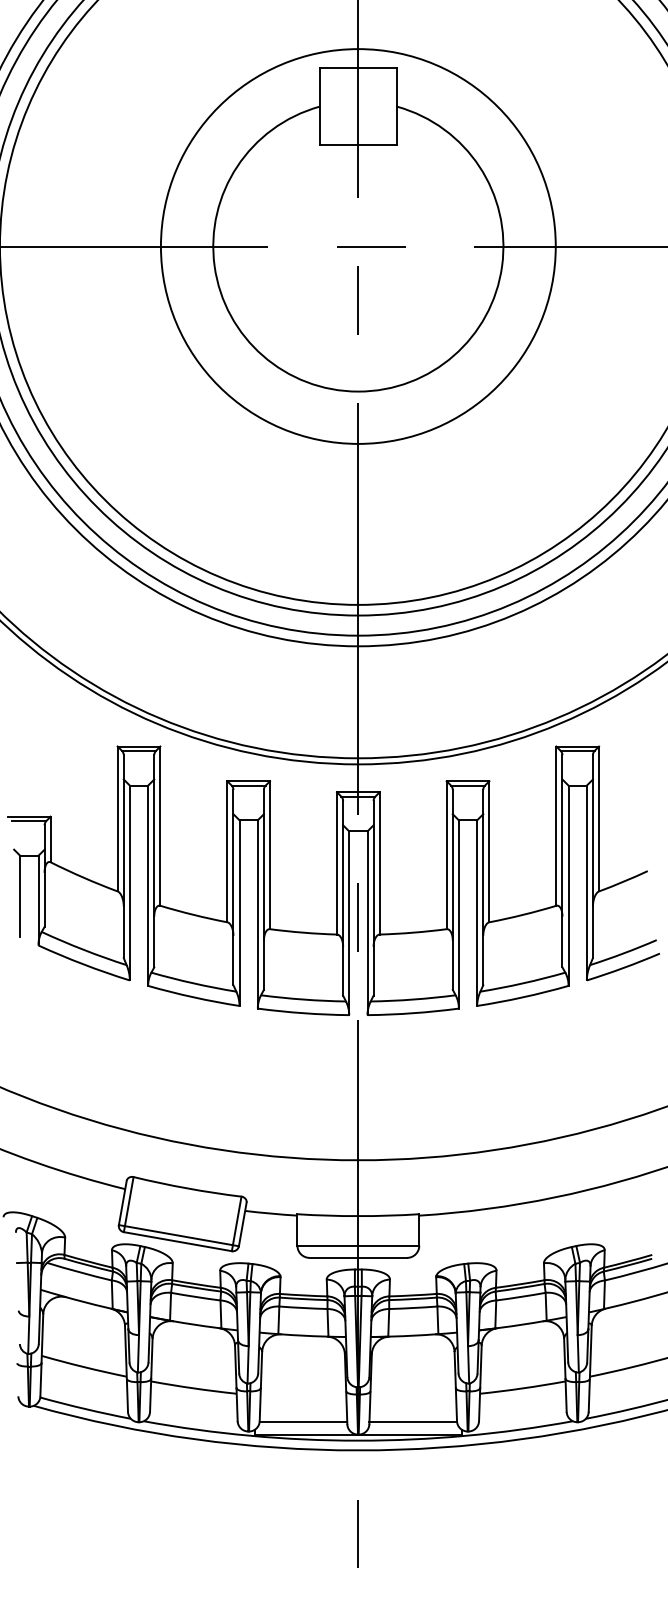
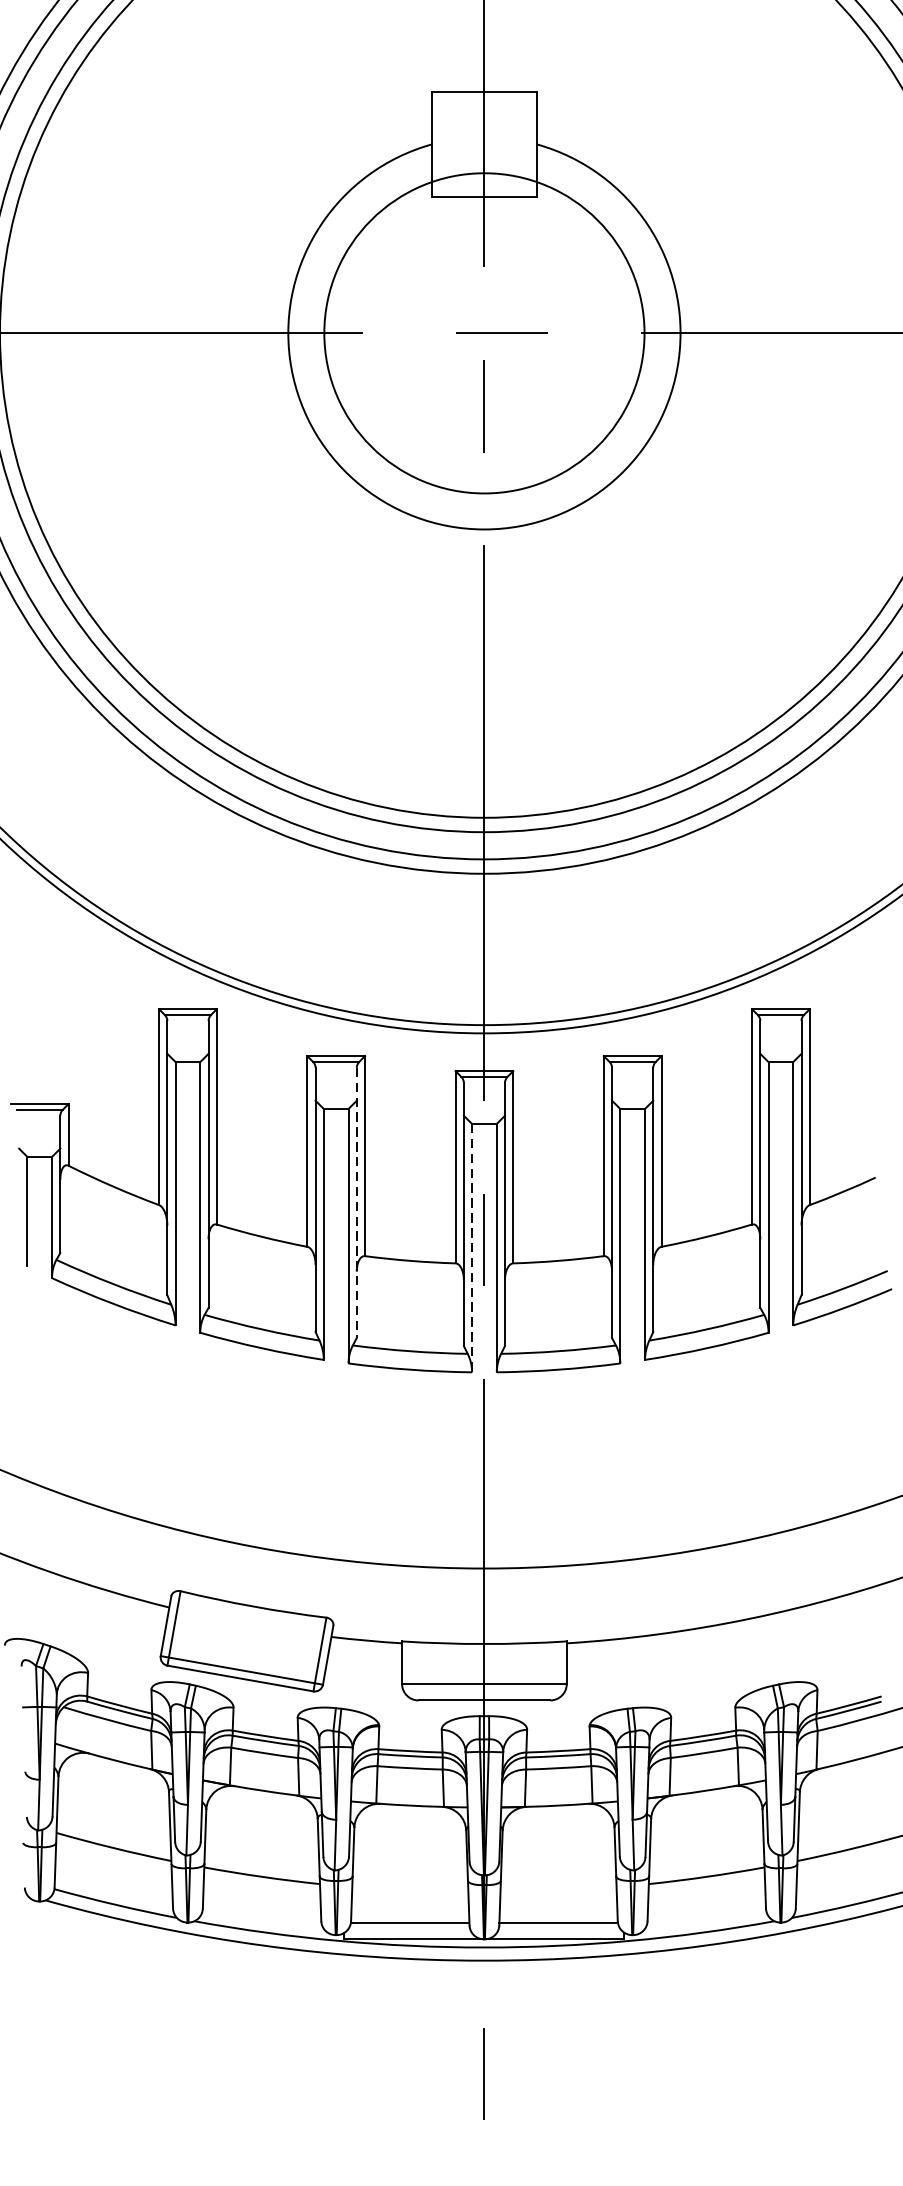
circle: (357, 246) -> (483, 333), size x0.6
line: (263, 889) -> (356, 1202), solid -> dashed
line: (349, 923) -> (472, 1248), solid -> dashed

